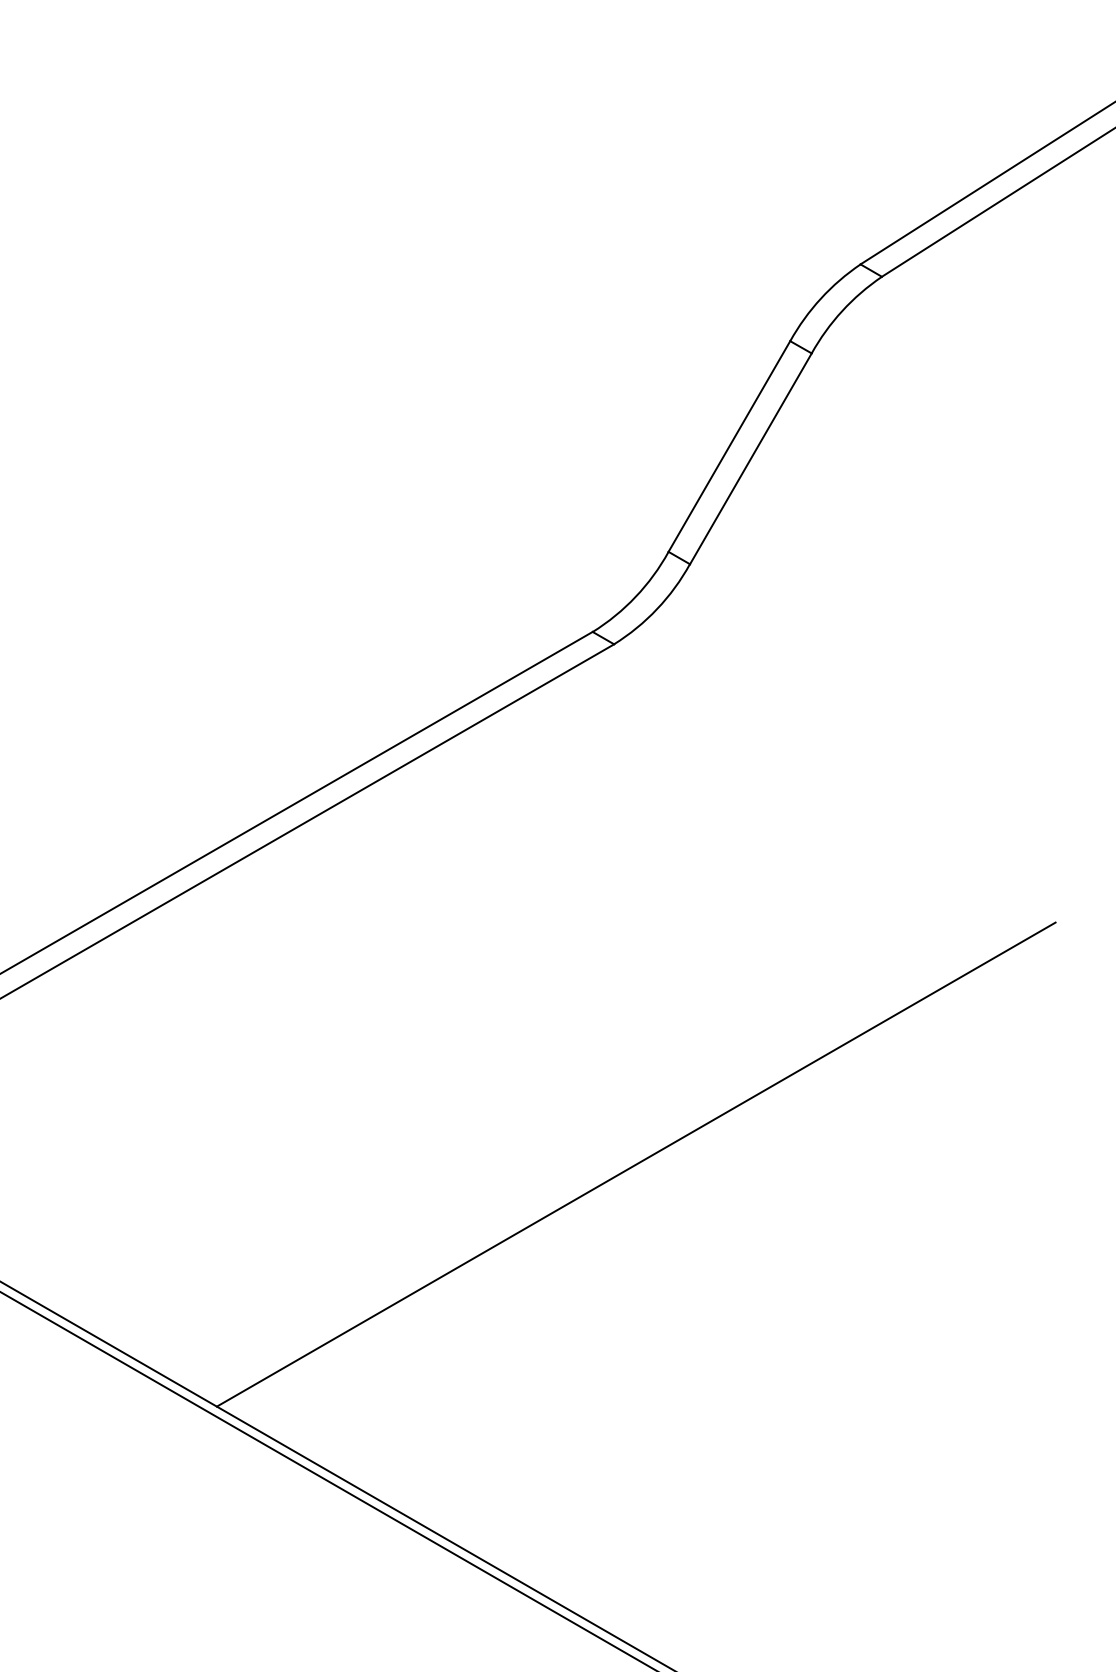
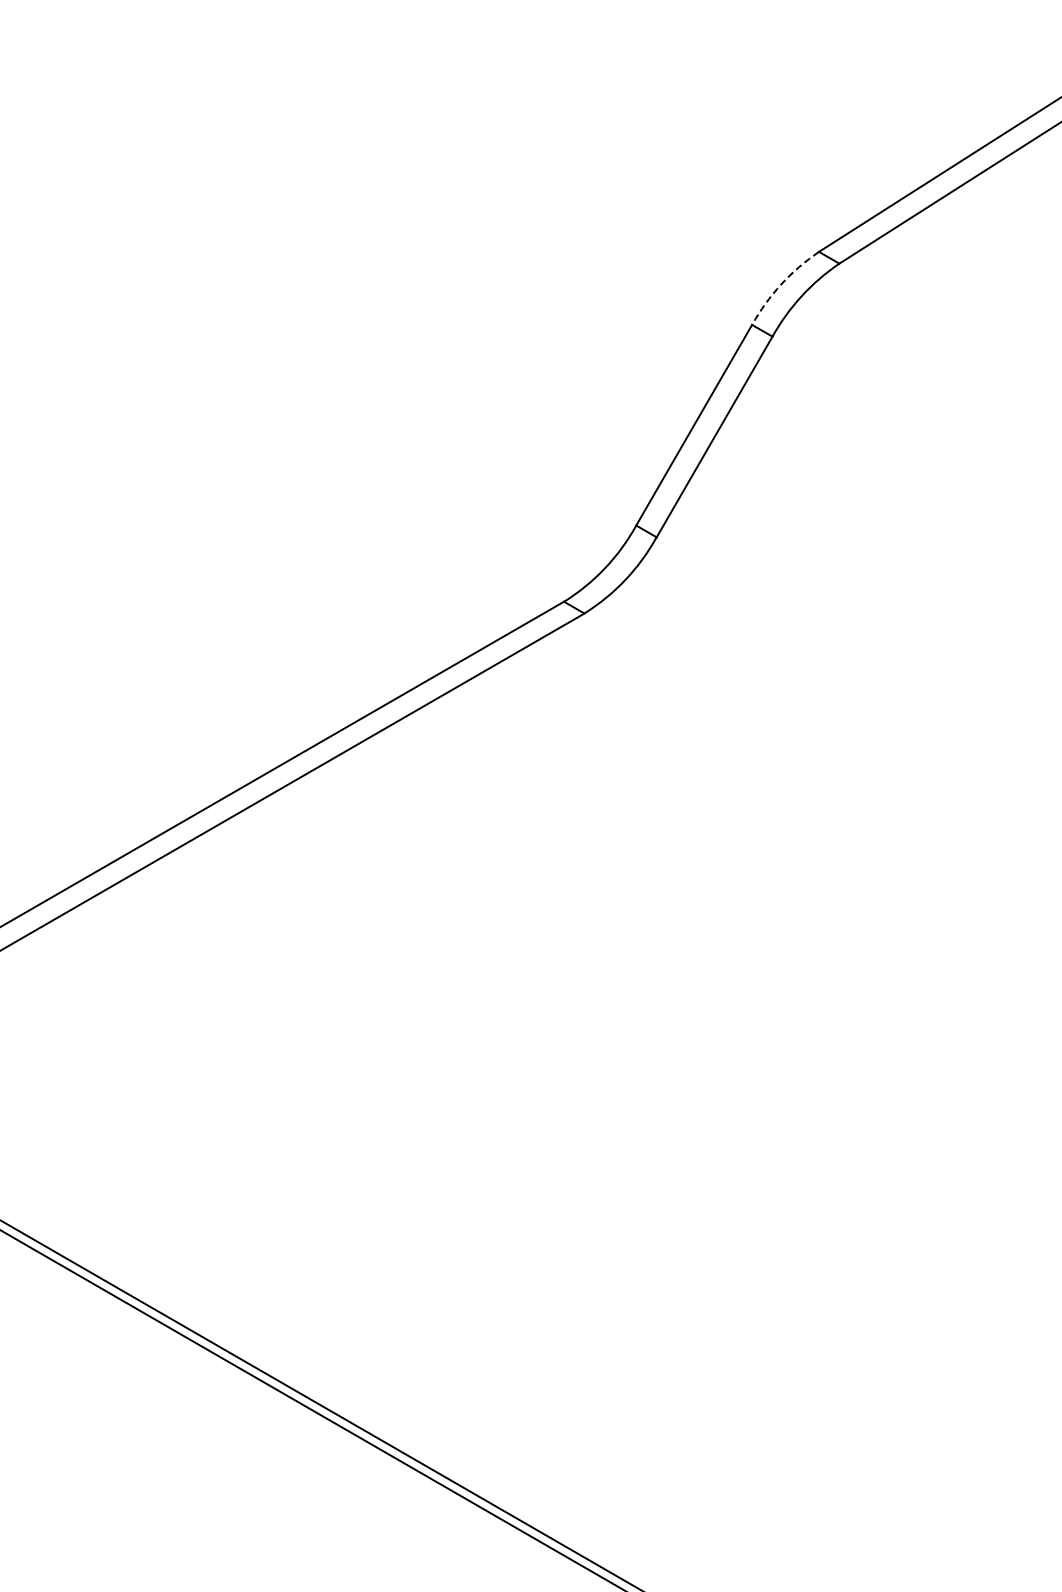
arc: (821, 298) -> (781, 284), solid -> dashed
line: (636, 1164) -> (605, 1108), removed

